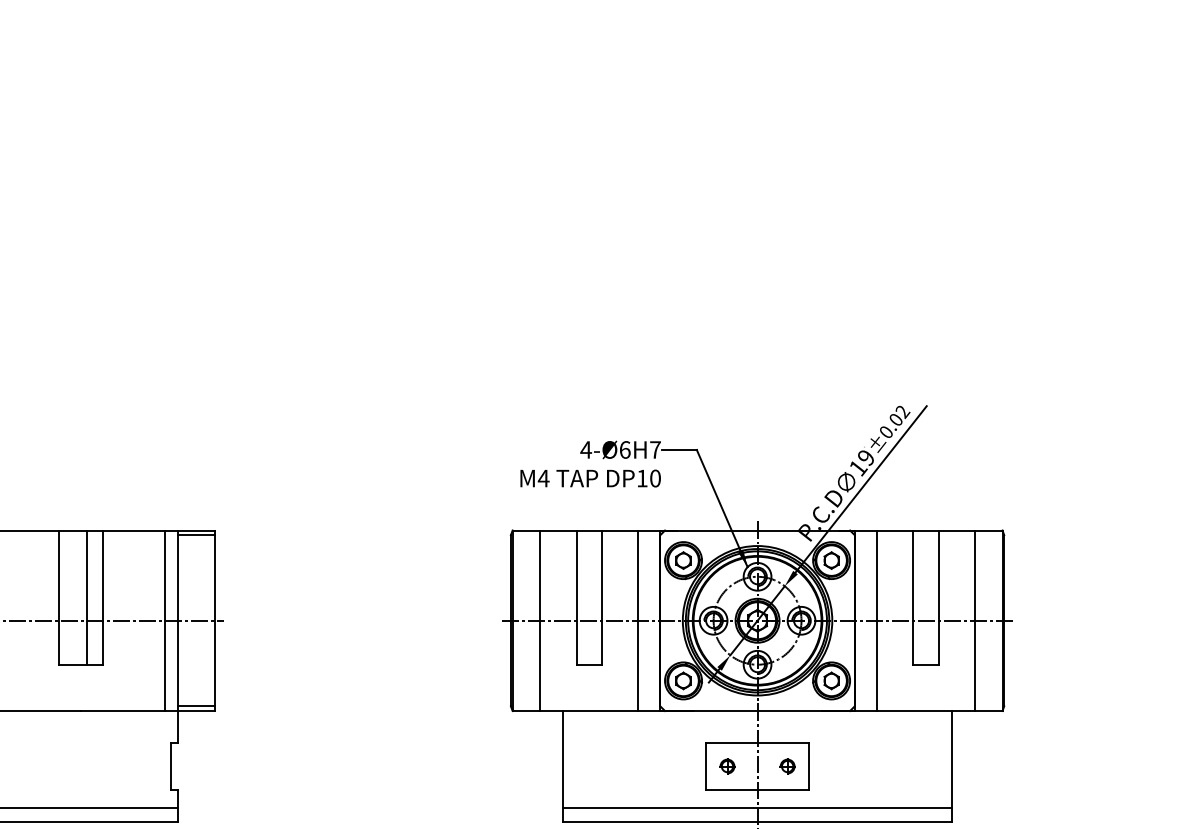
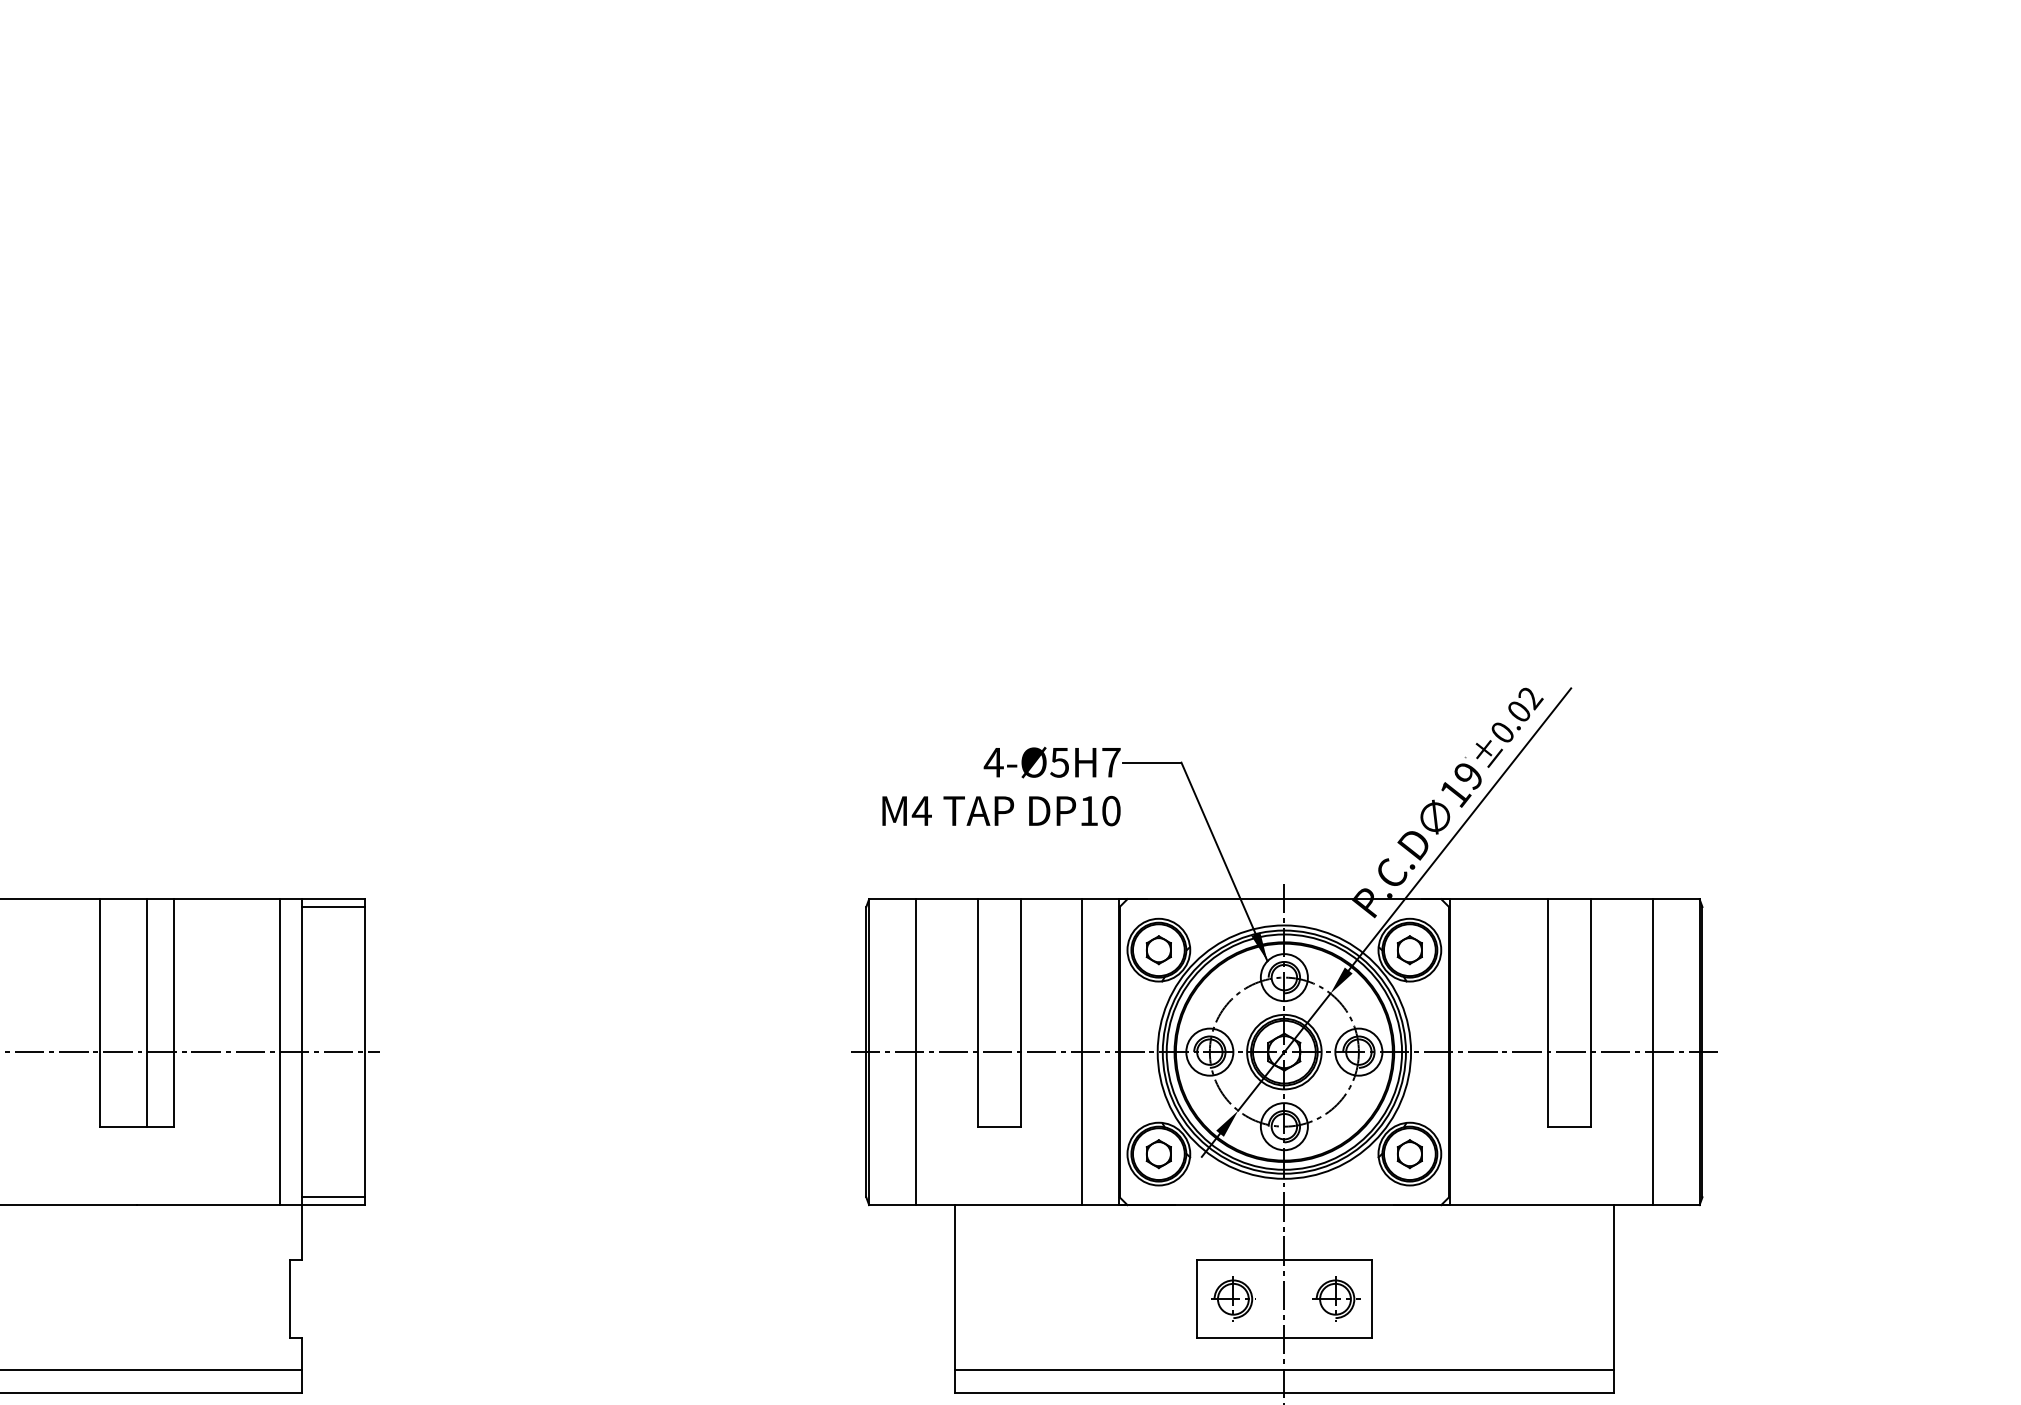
text: (624, 449) -> (1058, 761), 4-Ø6H7 -> 4-Ø5H7
line: (877, 620) -> (1487, 1051), removed
part: (727, 766) -> (1233, 1299), size x1.6
part: (787, 766) -> (1335, 1299), size x1.6

